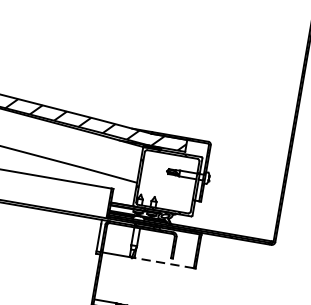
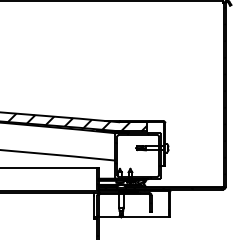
line: (162, 262) -> (144, 216), dashed -> solid

